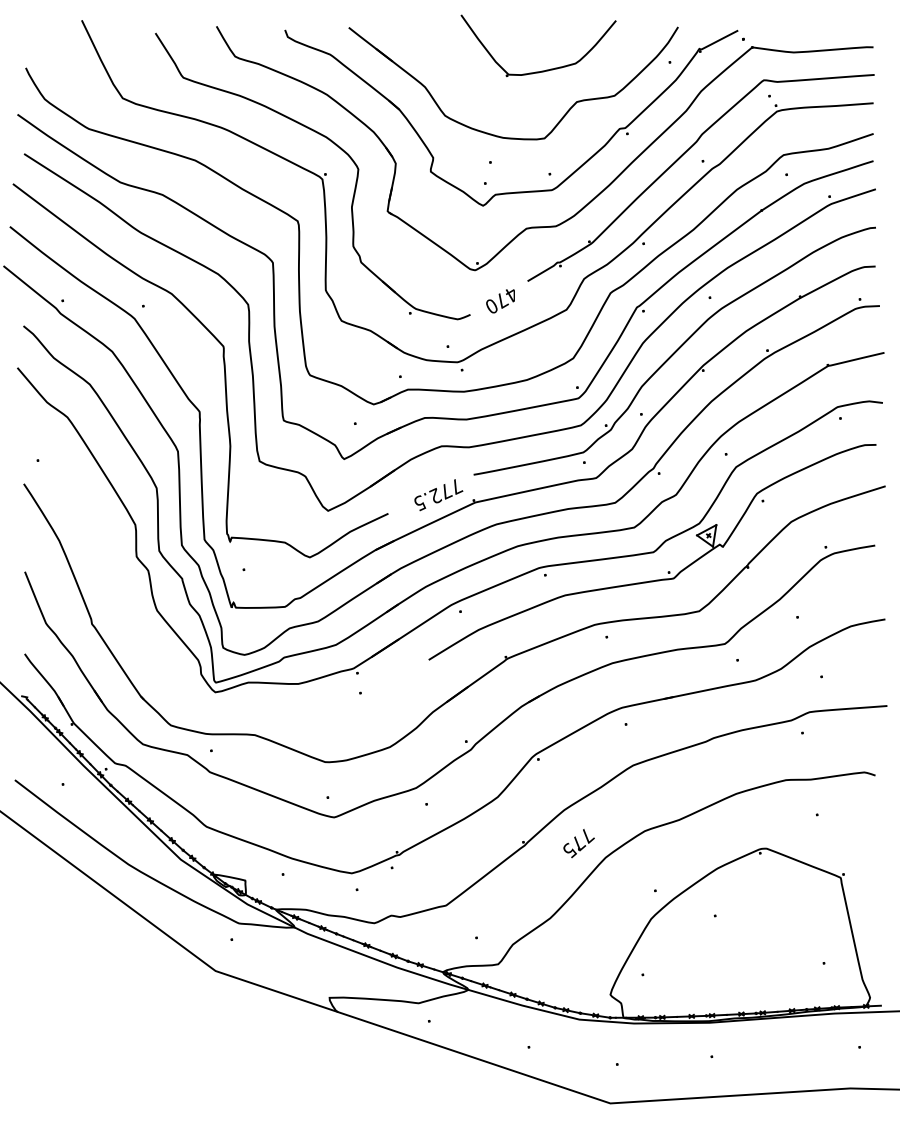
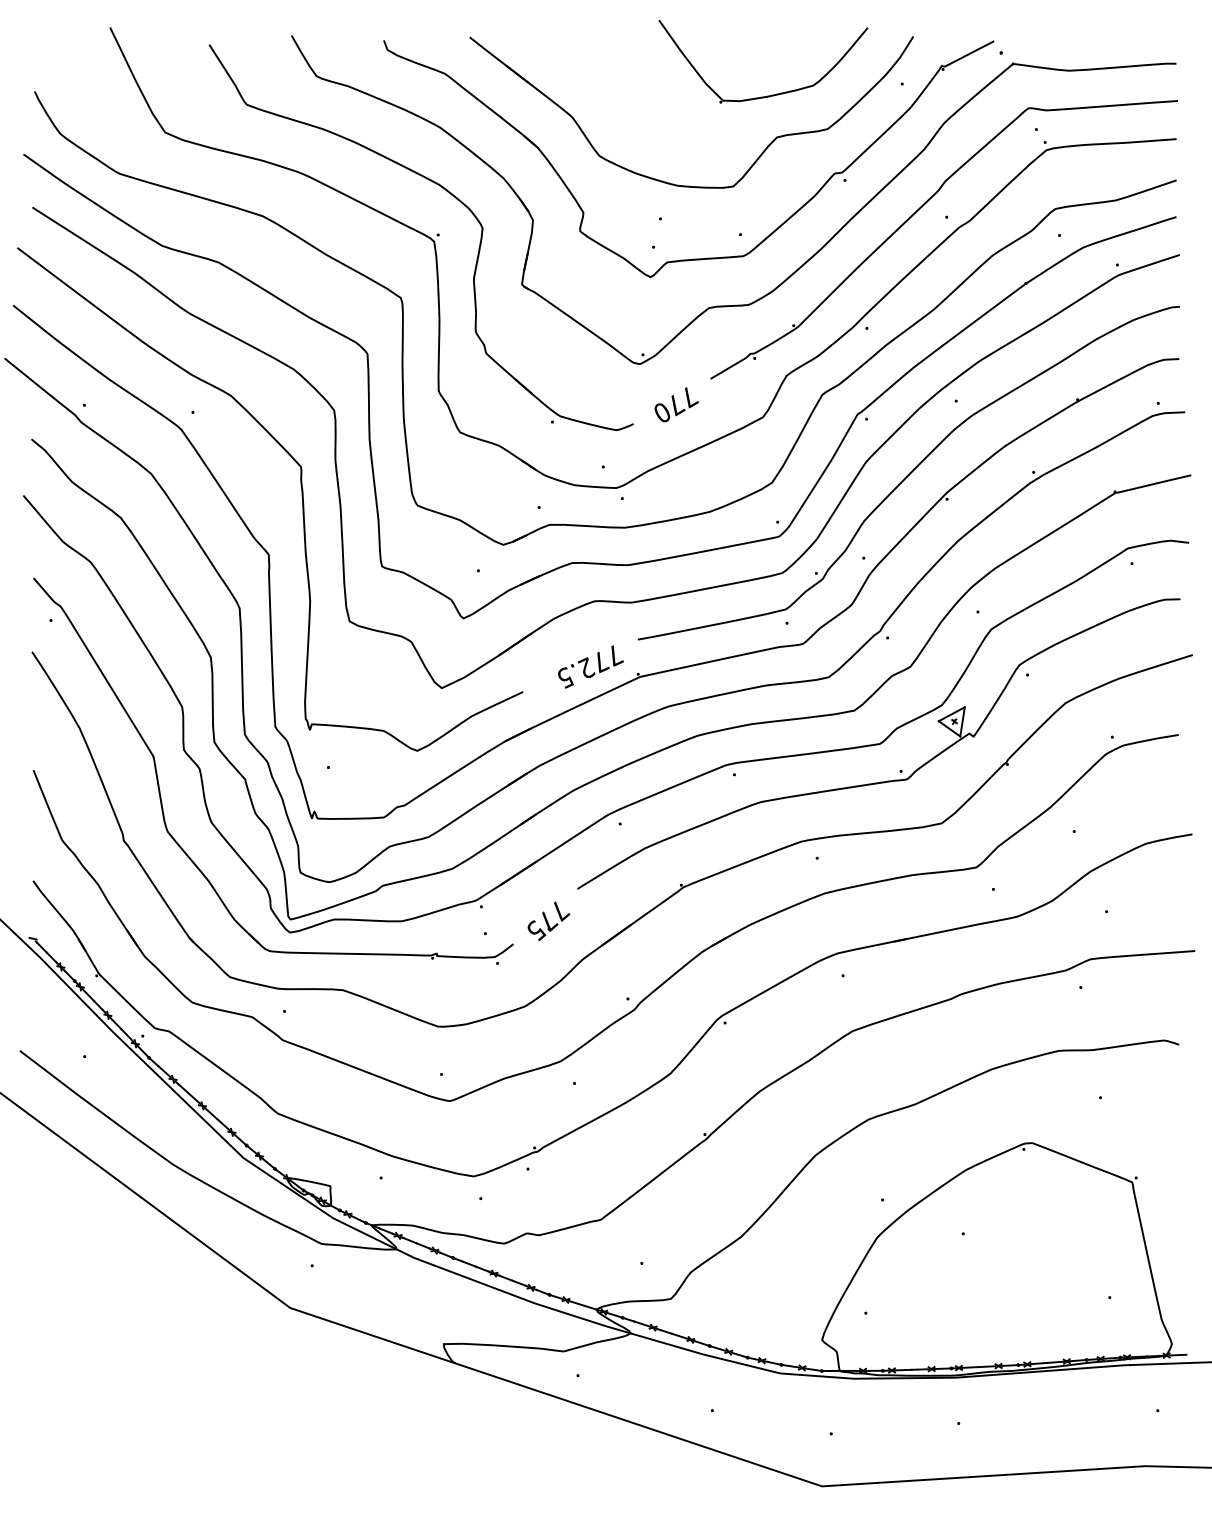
part: (545, 70) -> (772, 94), moved
text: (511, 295) -> (689, 397), 470 -> 770
part: (119, 586) -> (160, 790), added
part: (578, 843) -> (548, 921), moved

